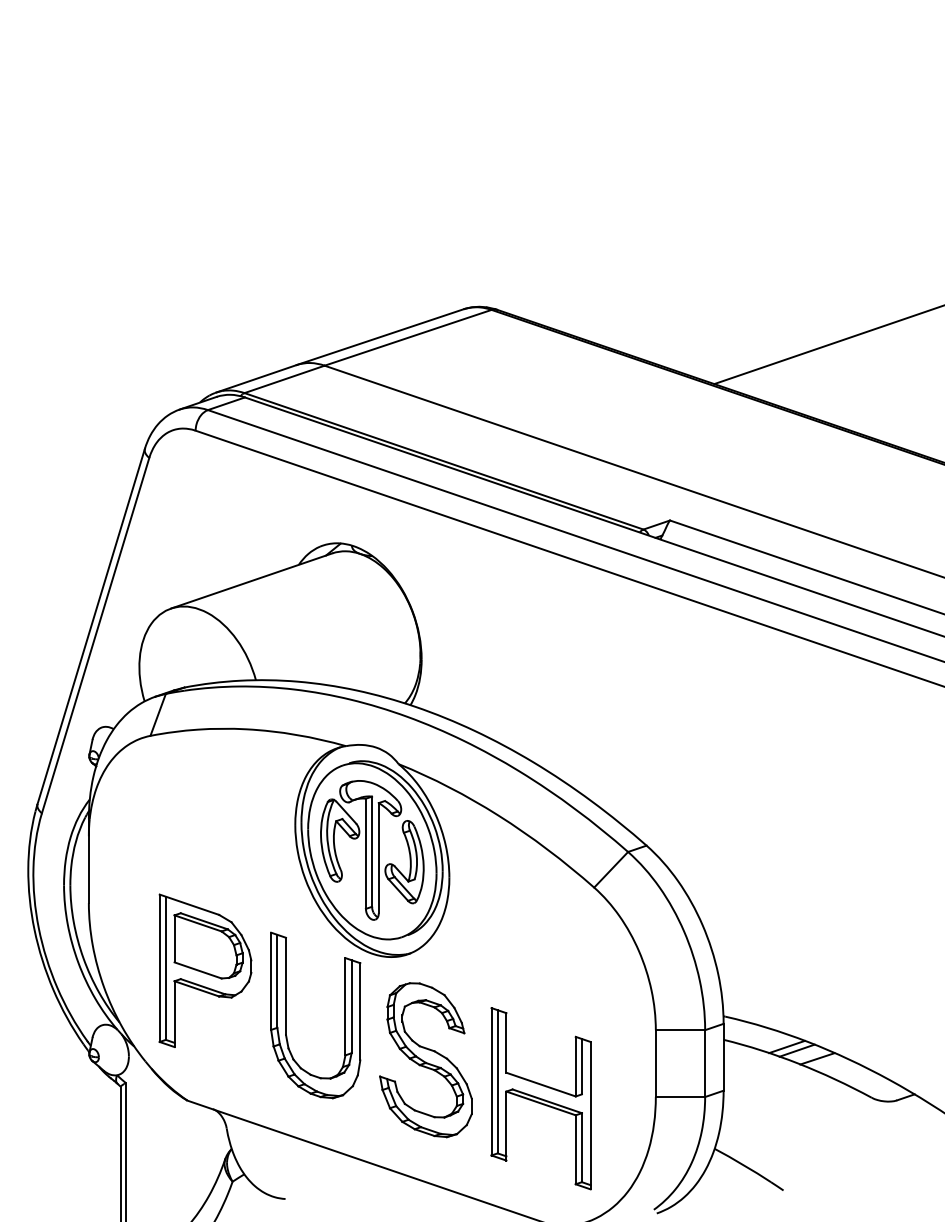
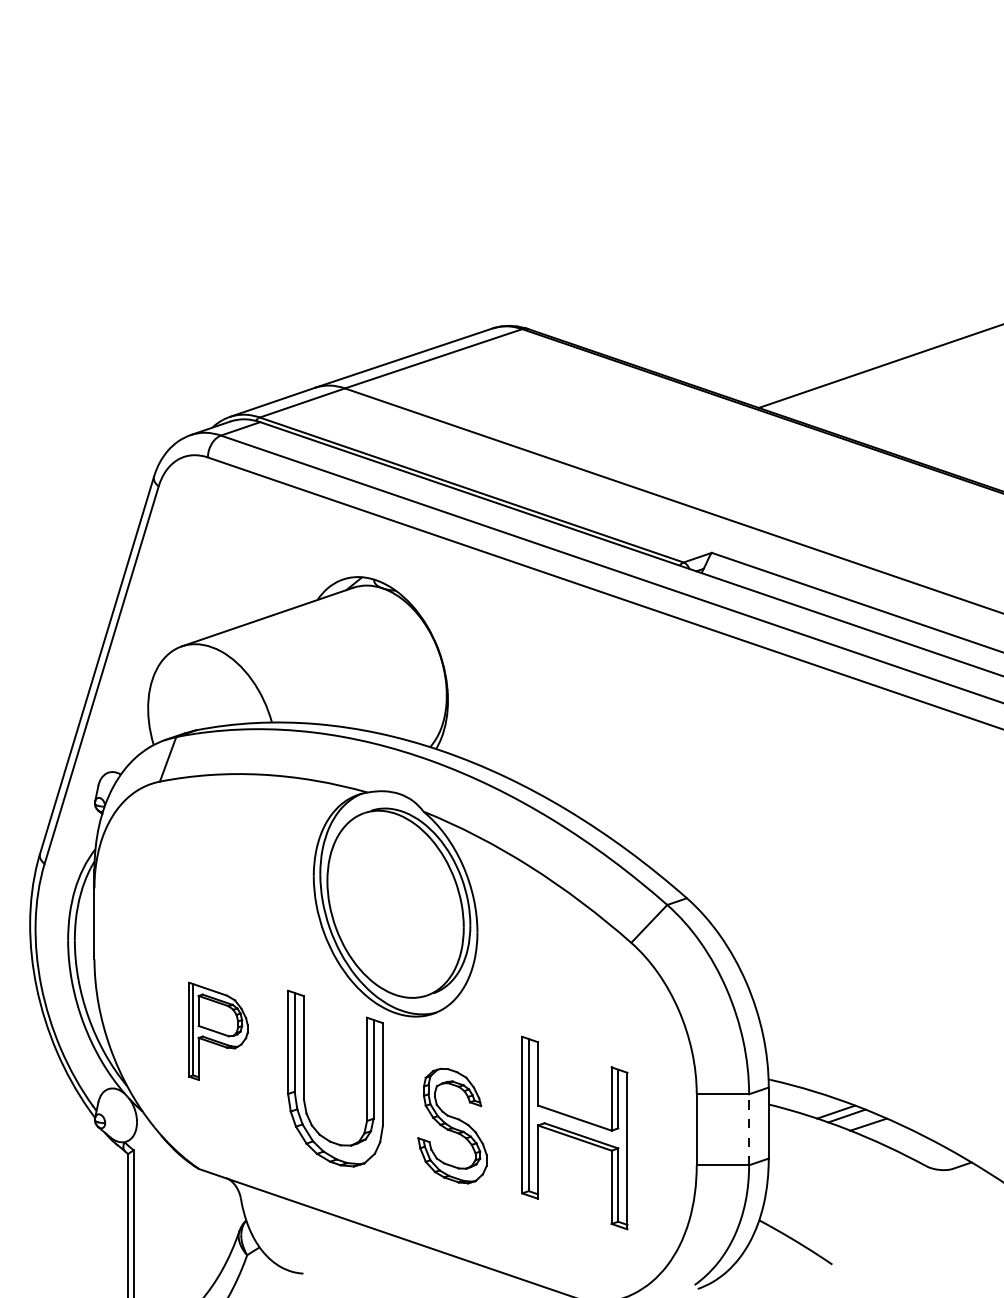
part: (372, 849) -> (395, 902), removed
part: (205, 971) -> (218, 1031), size x0.6
part: (425, 1059) -> (452, 1125), size x0.7
line: (705, 1063) -> (749, 1129), solid -> dashed
part: (540, 1098) -> (574, 1132), moved

